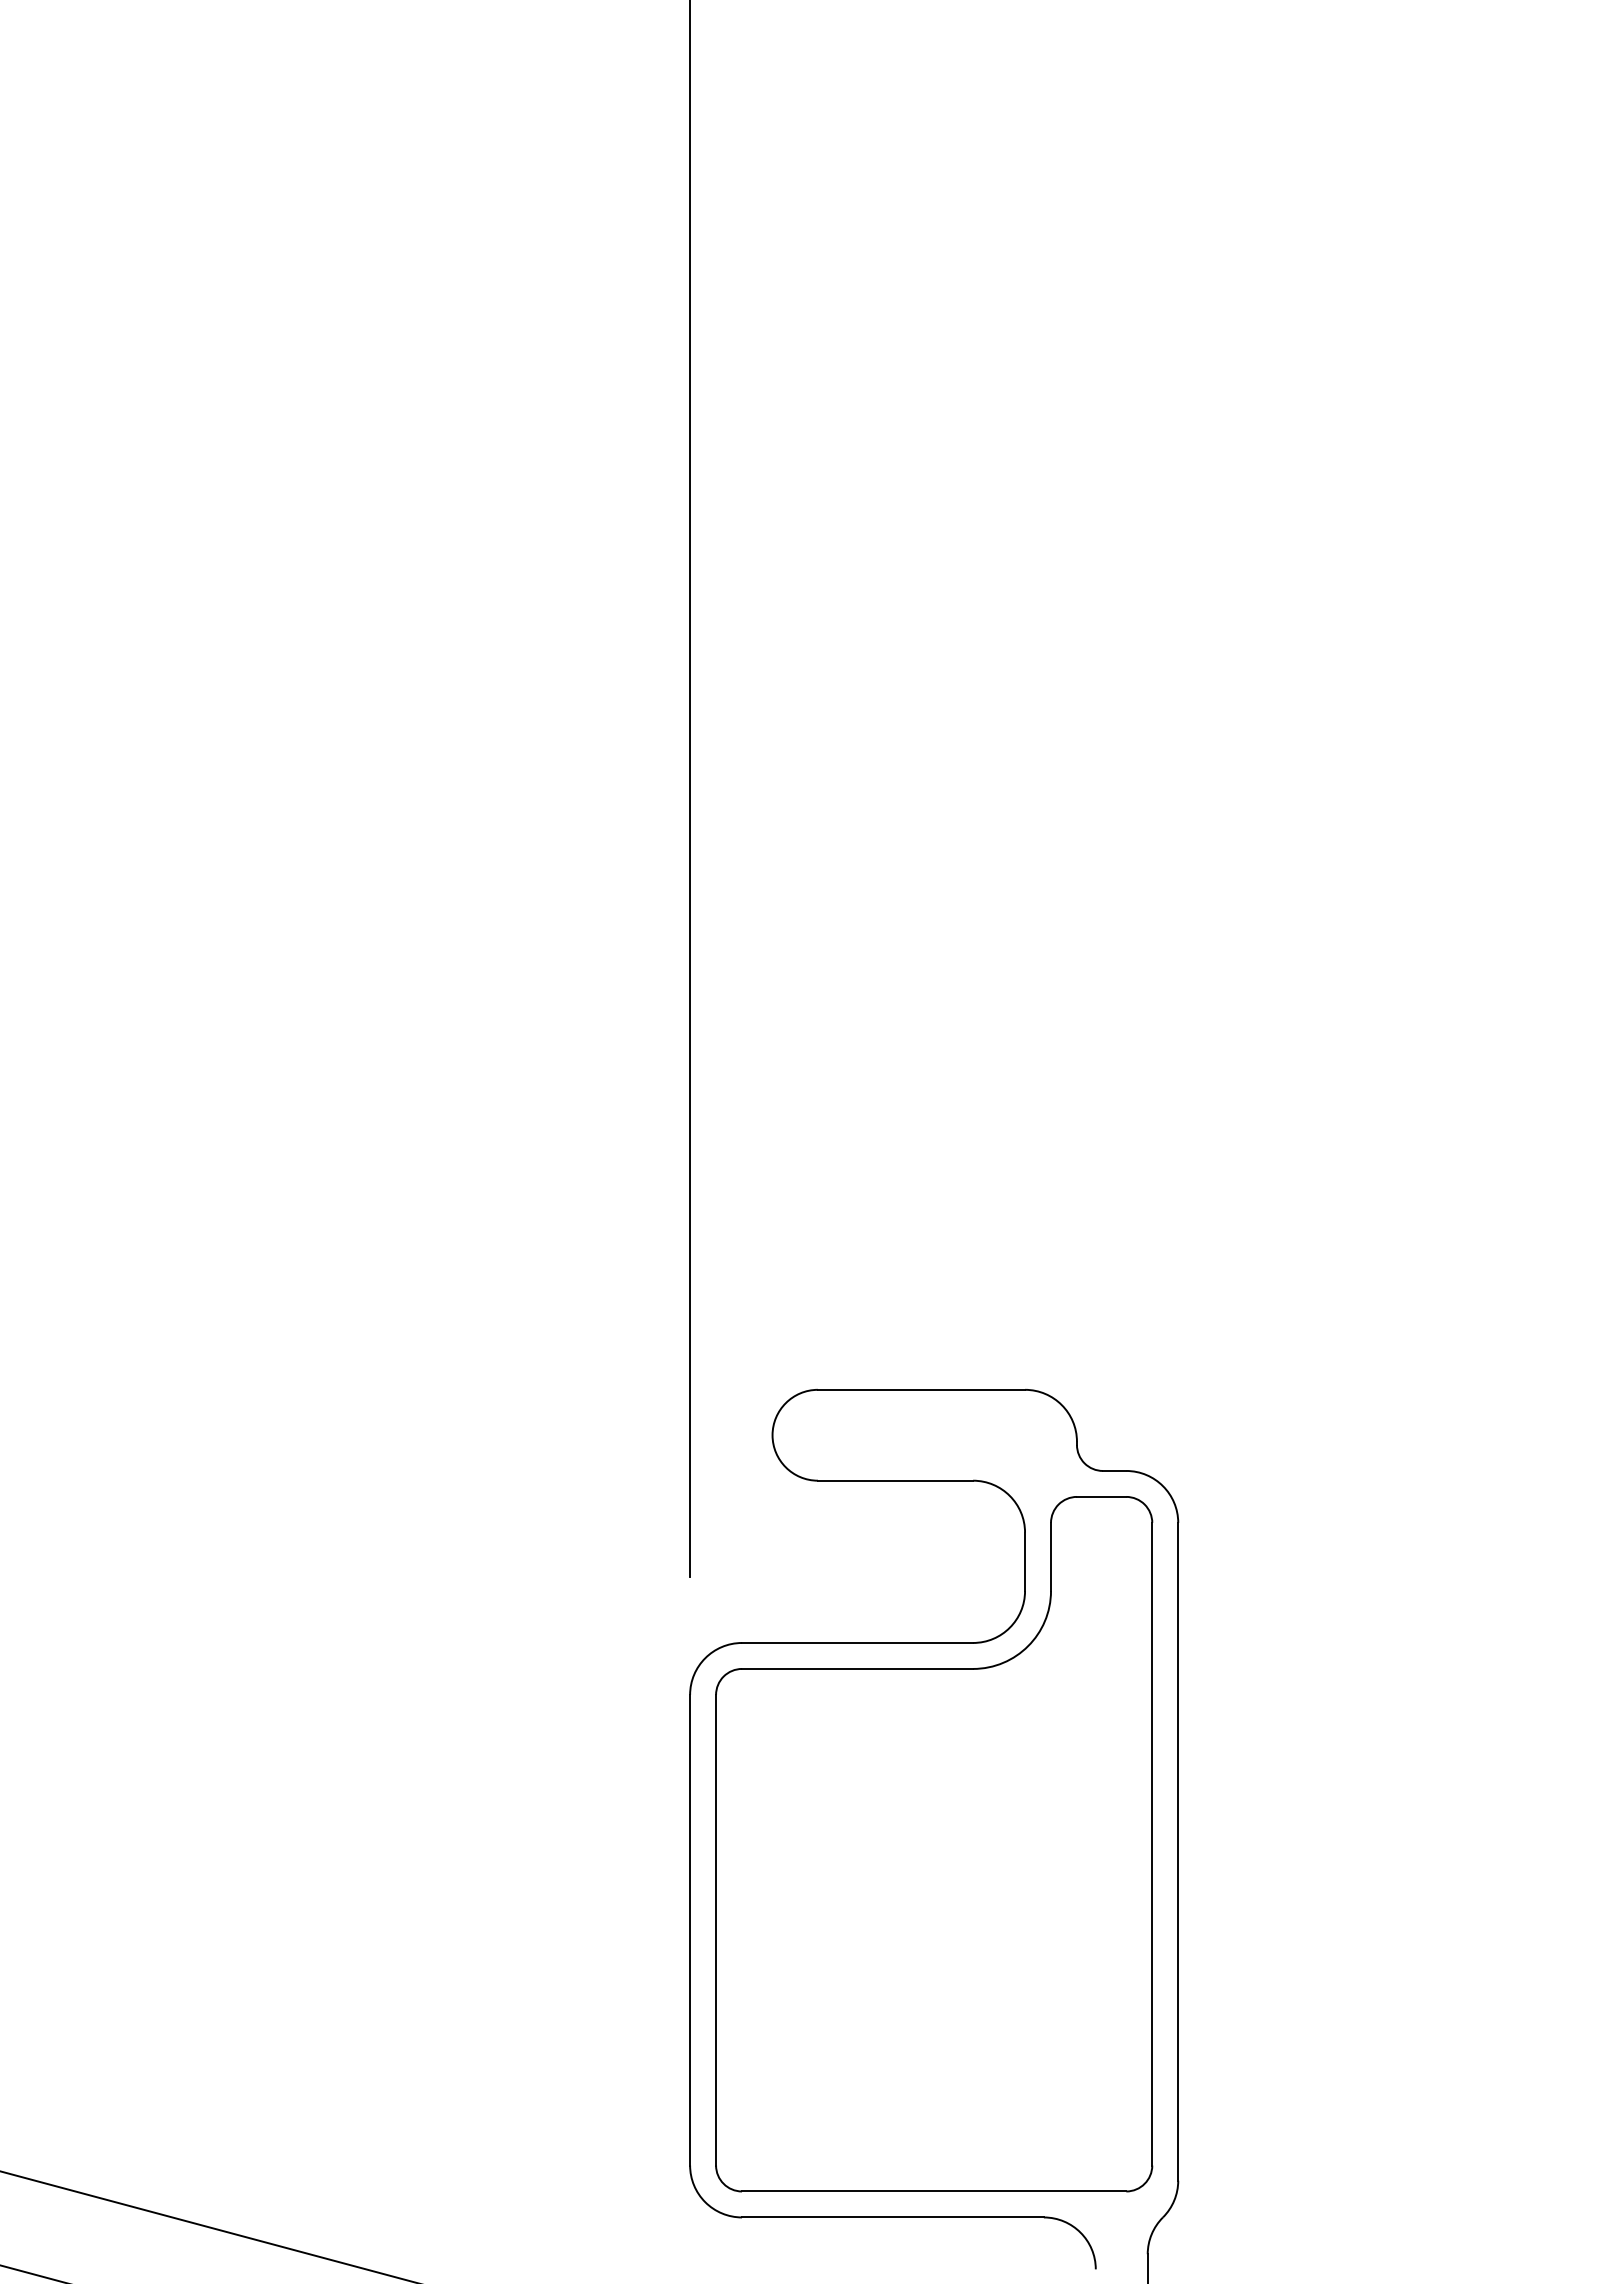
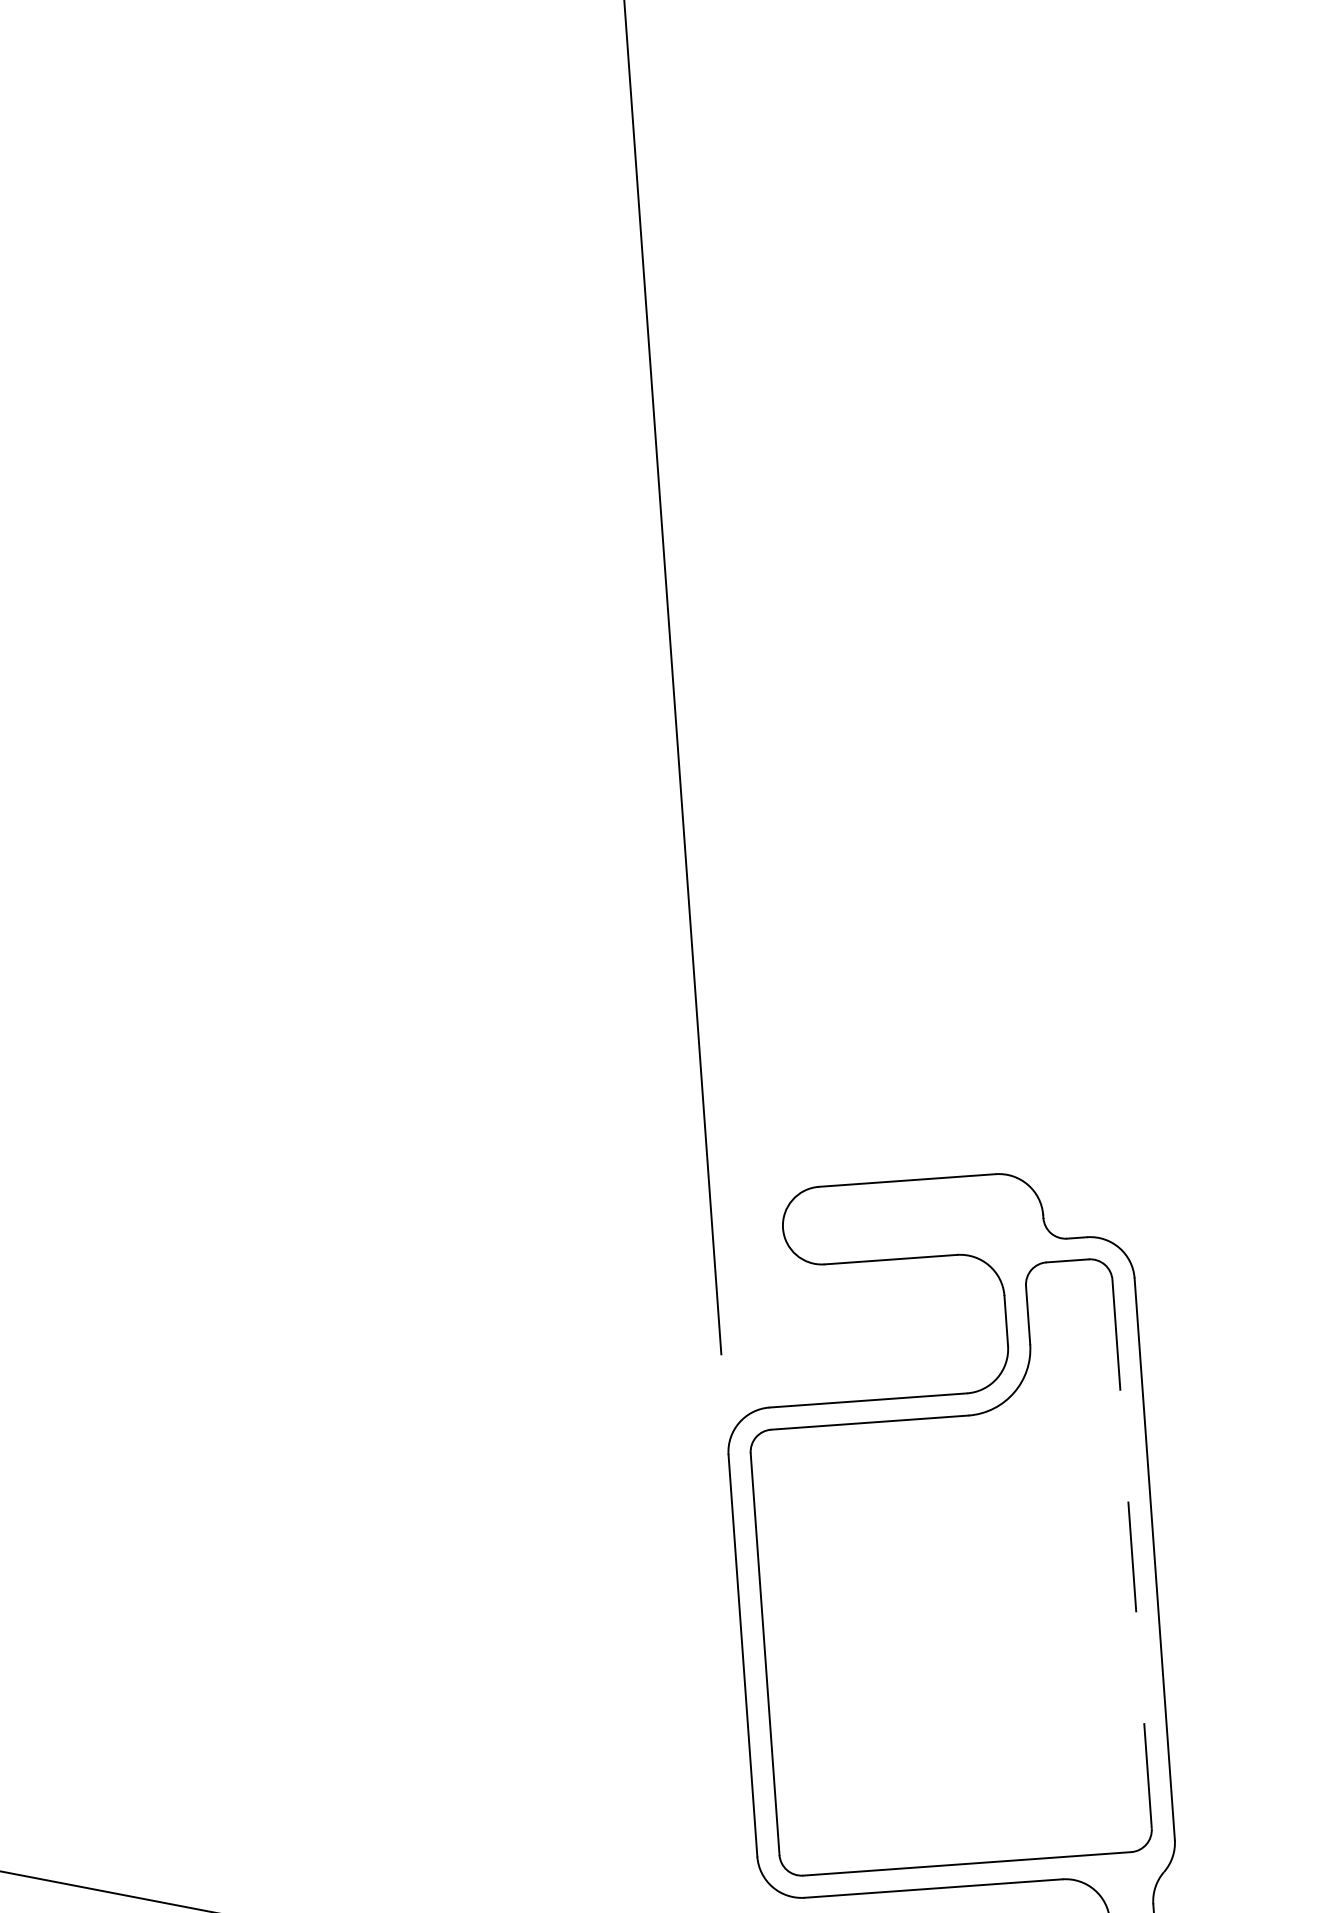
line: (1152, 1844) -> (1132, 1554), solid -> dashed

